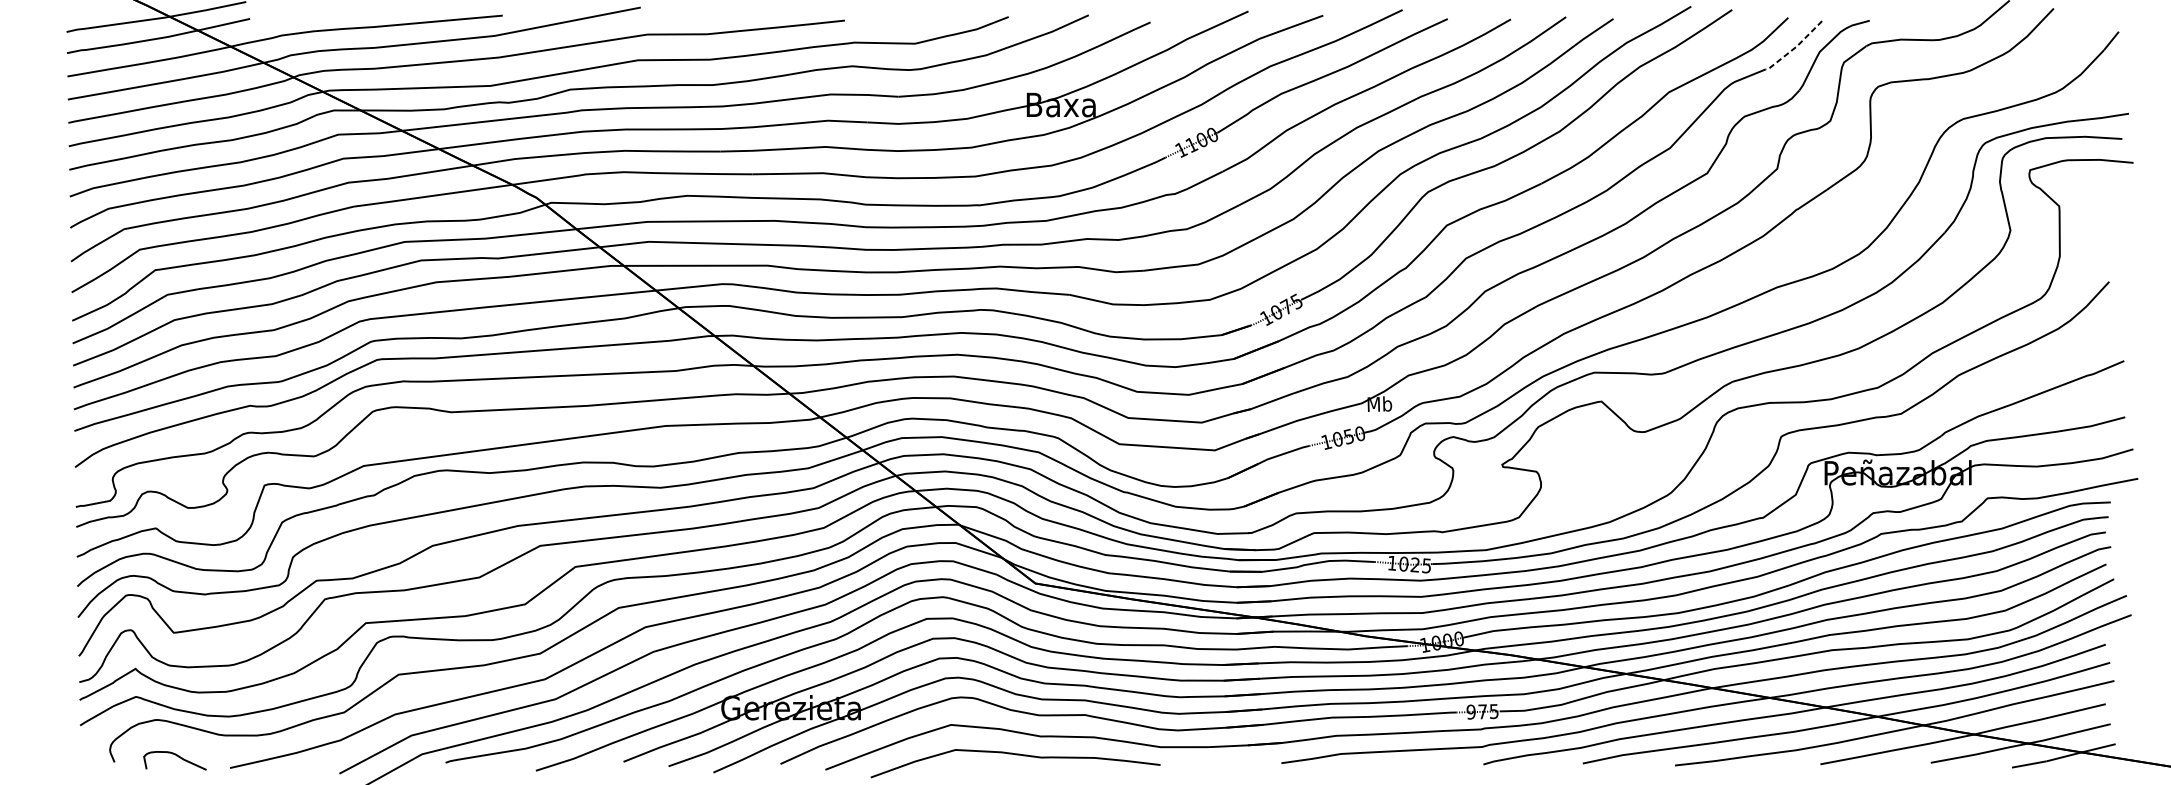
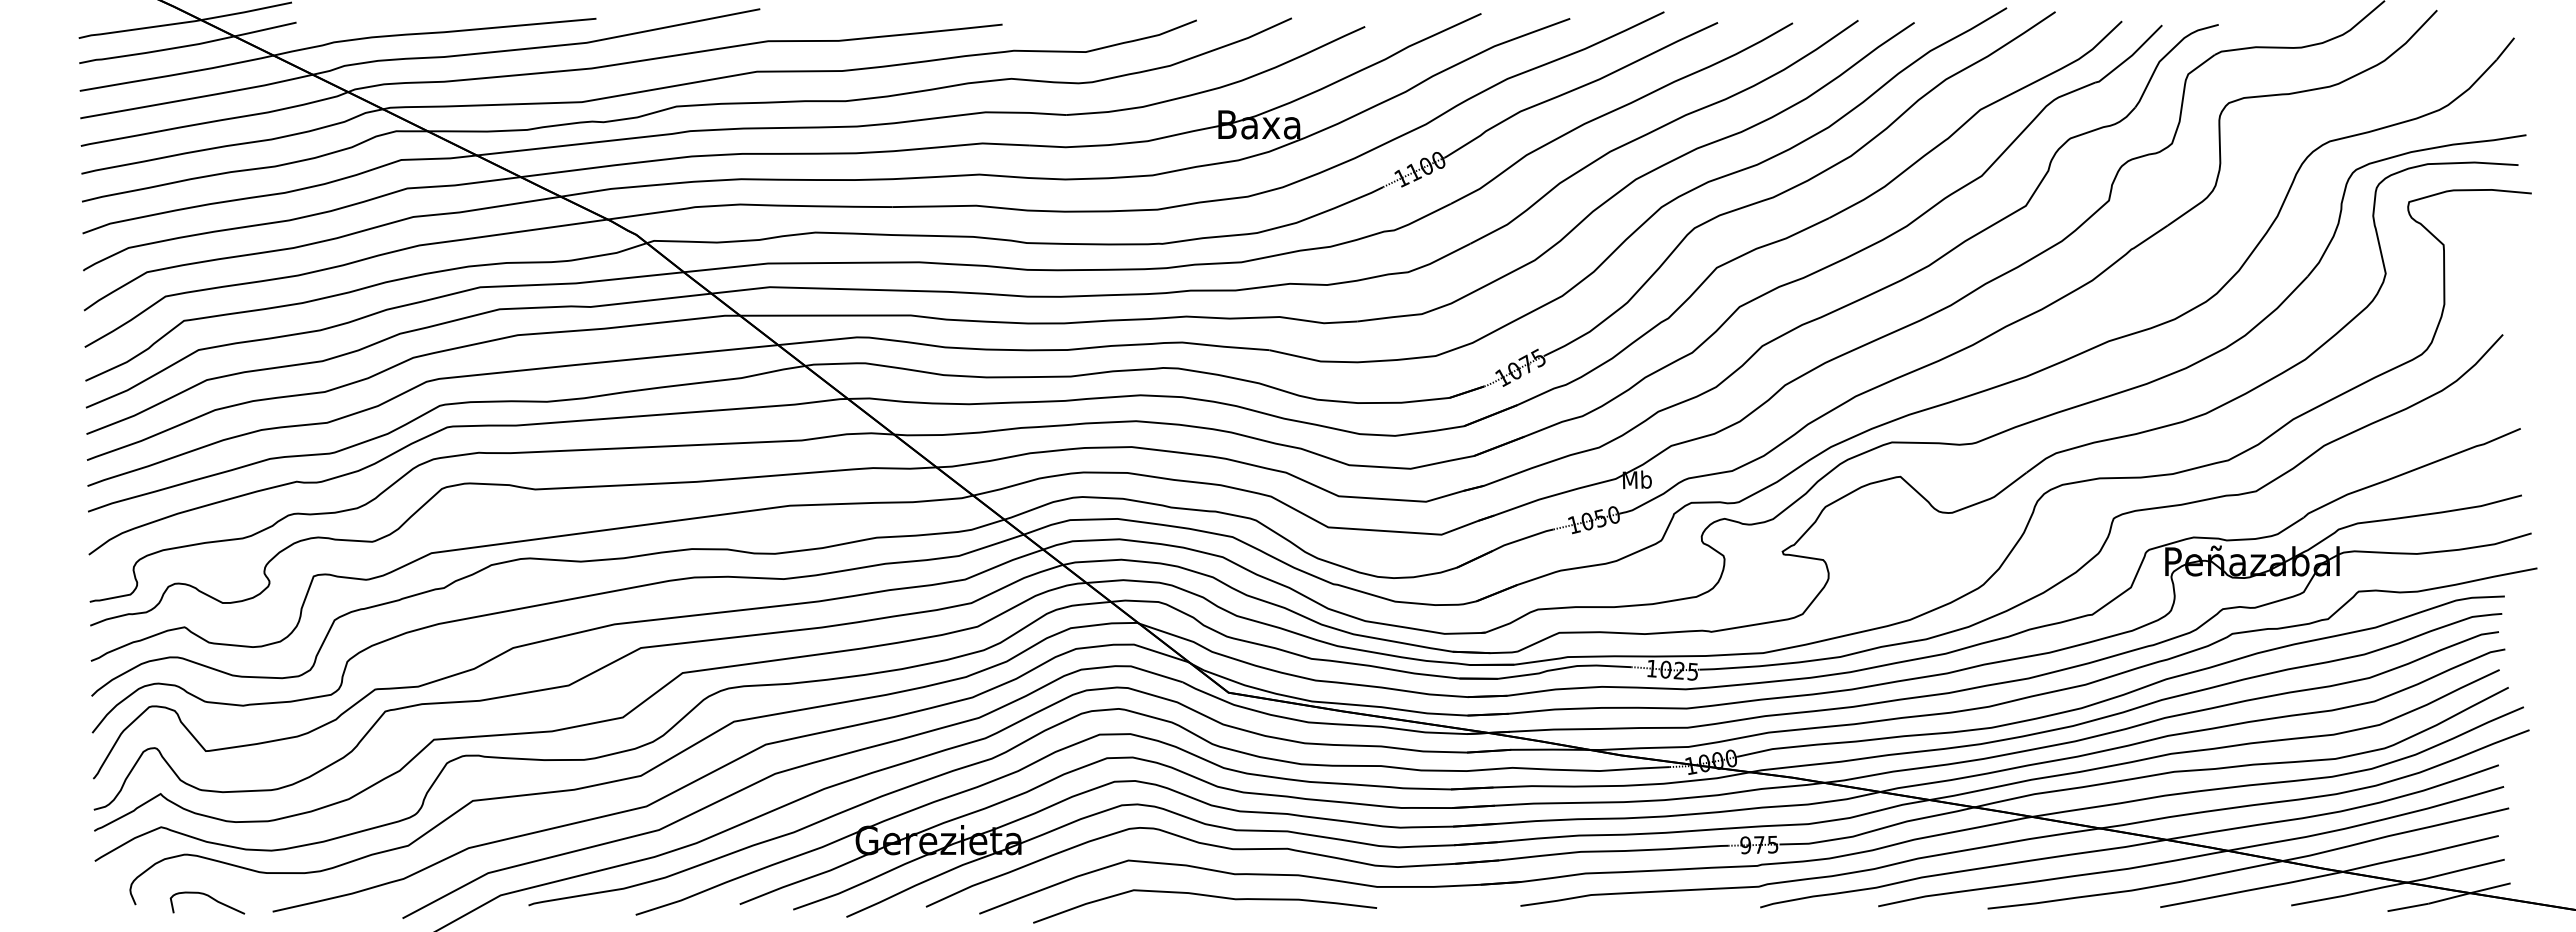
line: (1794, 48) -> (2129, 57), dashed -> solid

